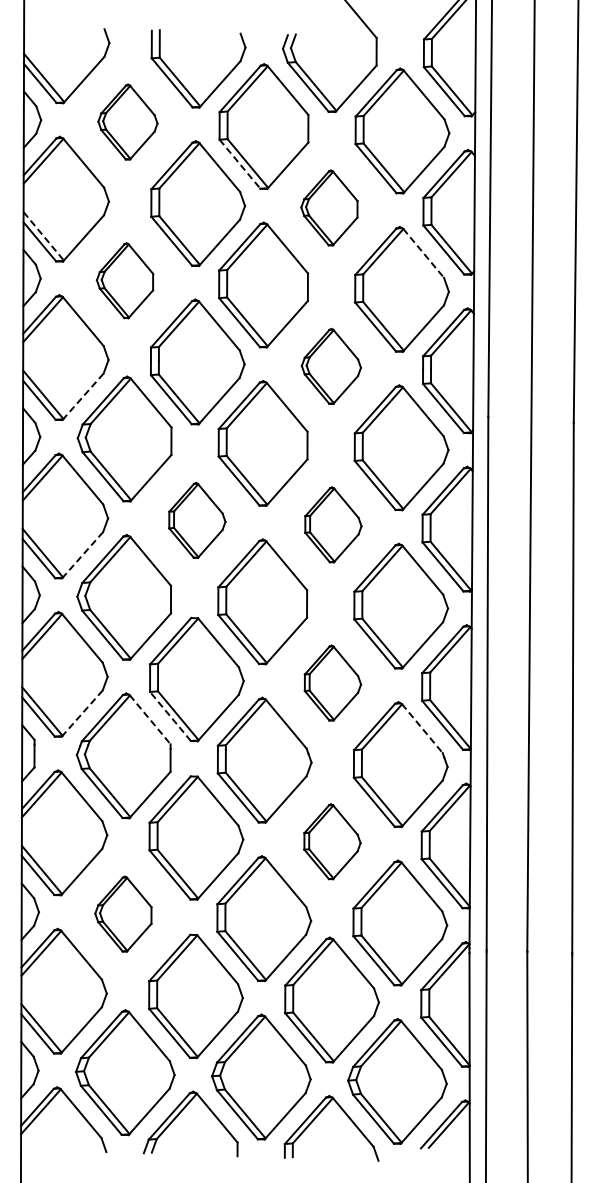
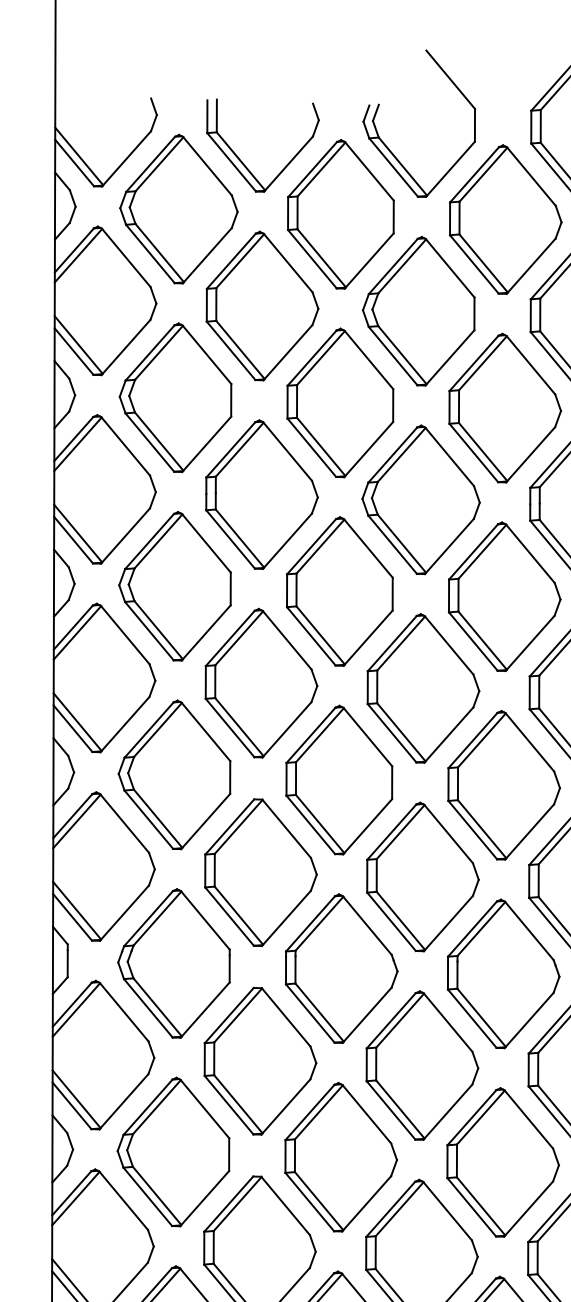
part: (127, 121) -> (178, 208), size x1.67
line: (240, 164) -> (312, 259), dashed -> solid
part: (329, 207) -> (418, 310), size x1.67
line: (44, 236) -> (79, 345), dashed -> solid
line: (423, 253) -> (530, 365), dashed -> solid
part: (124, 280) -> (174, 397), size x1.67
part: (331, 366) -> (421, 499), size x1.67
line: (83, 396) -> (126, 535), dashed -> solid
part: (197, 520) -> (261, 683), size x1.67
part: (333, 524) -> (423, 688), size x1.67
line: (82, 555) -> (124, 724), dashed -> solid
part: (332, 682) -> (422, 876), size x1.67
line: (82, 713) -> (124, 913), dashed -> solid
line: (170, 716) -> (229, 916), dashed -> solid
line: (150, 719) -> (205, 920), dashed -> solid
line: (422, 728) -> (529, 930), dashed -> solid
part: (332, 841) -> (422, 1065), size x1.67
part: (123, 913) -> (173, 1151), size x1.67

